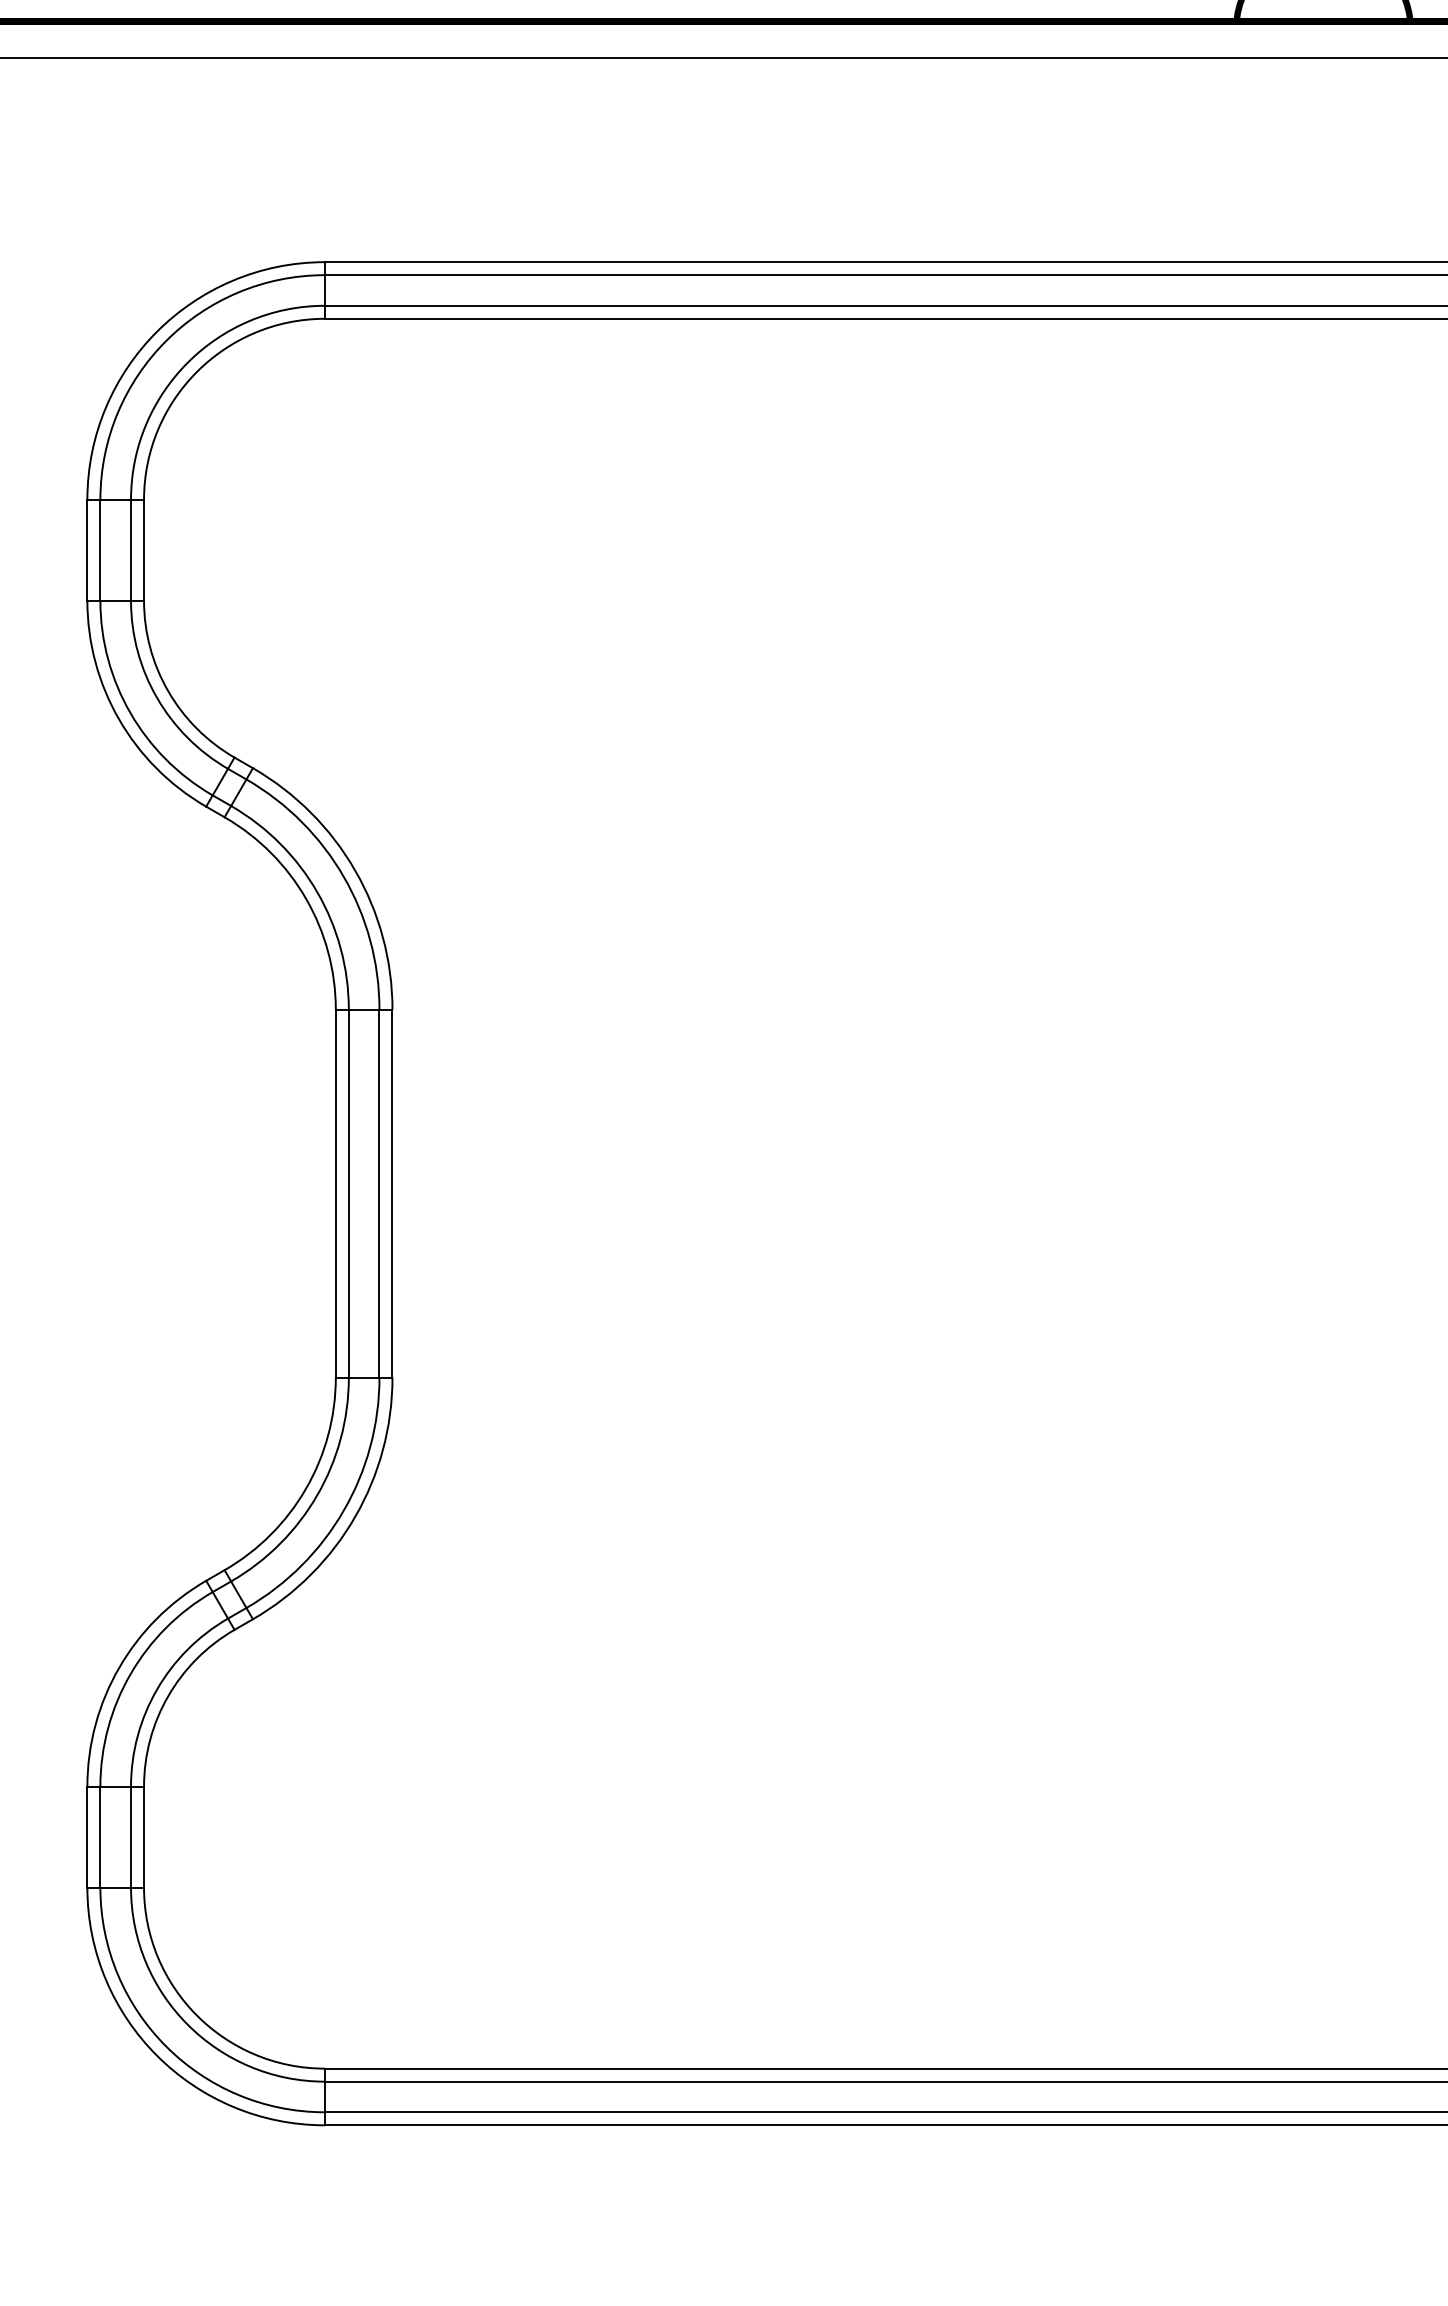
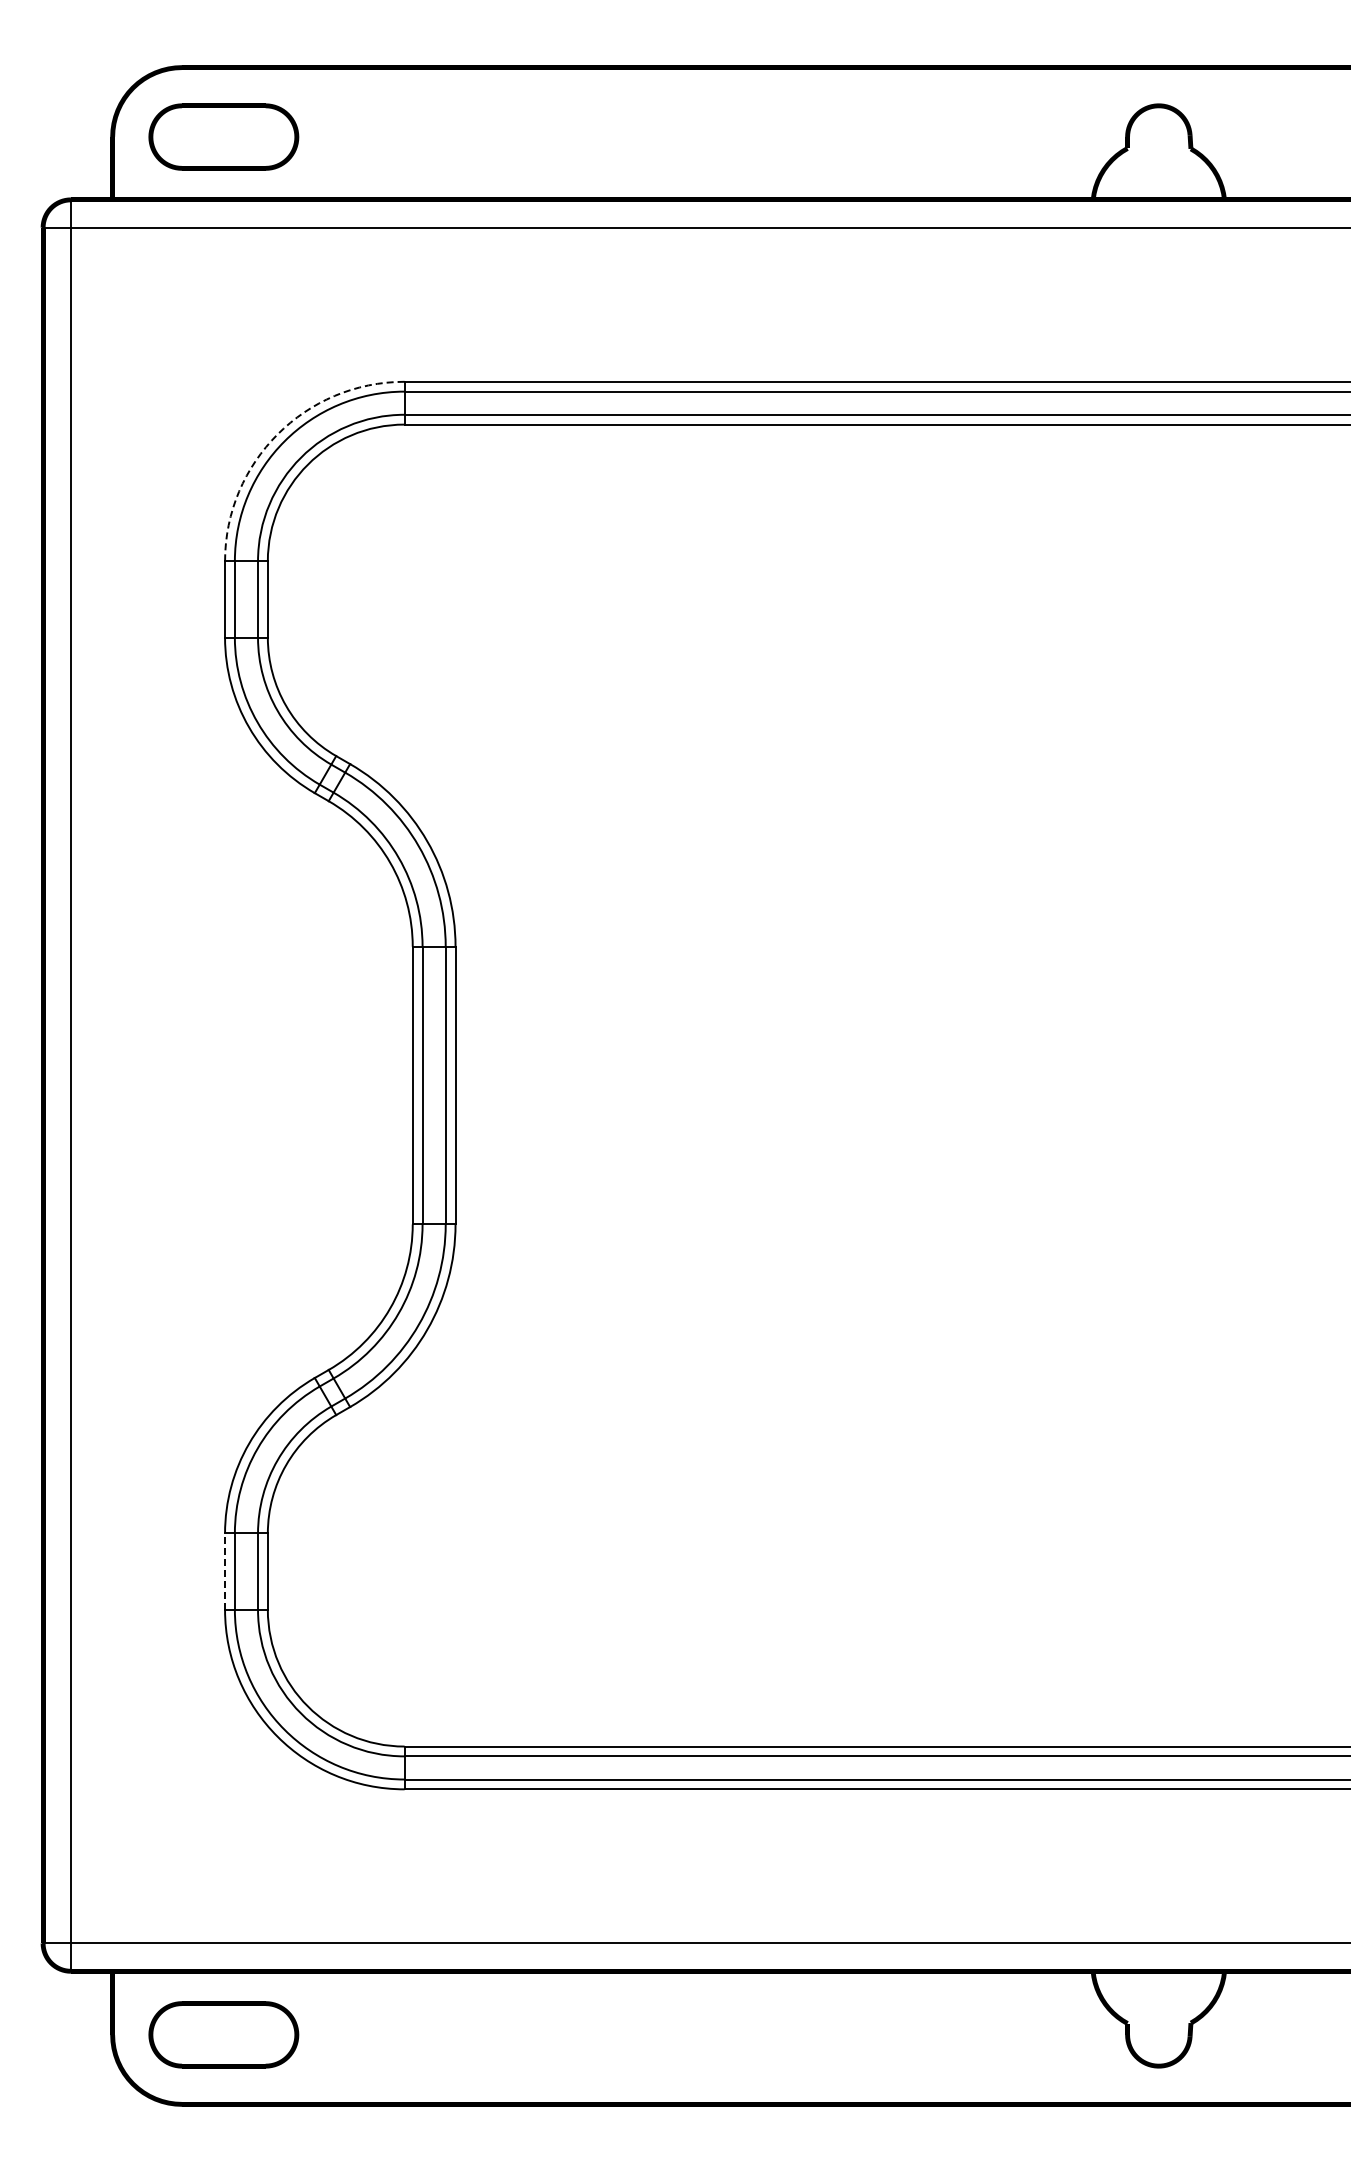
arc: (156, 331) -> (277, 434), solid -> dashed
line: (87, 1836) -> (225, 1571), solid -> dashed

